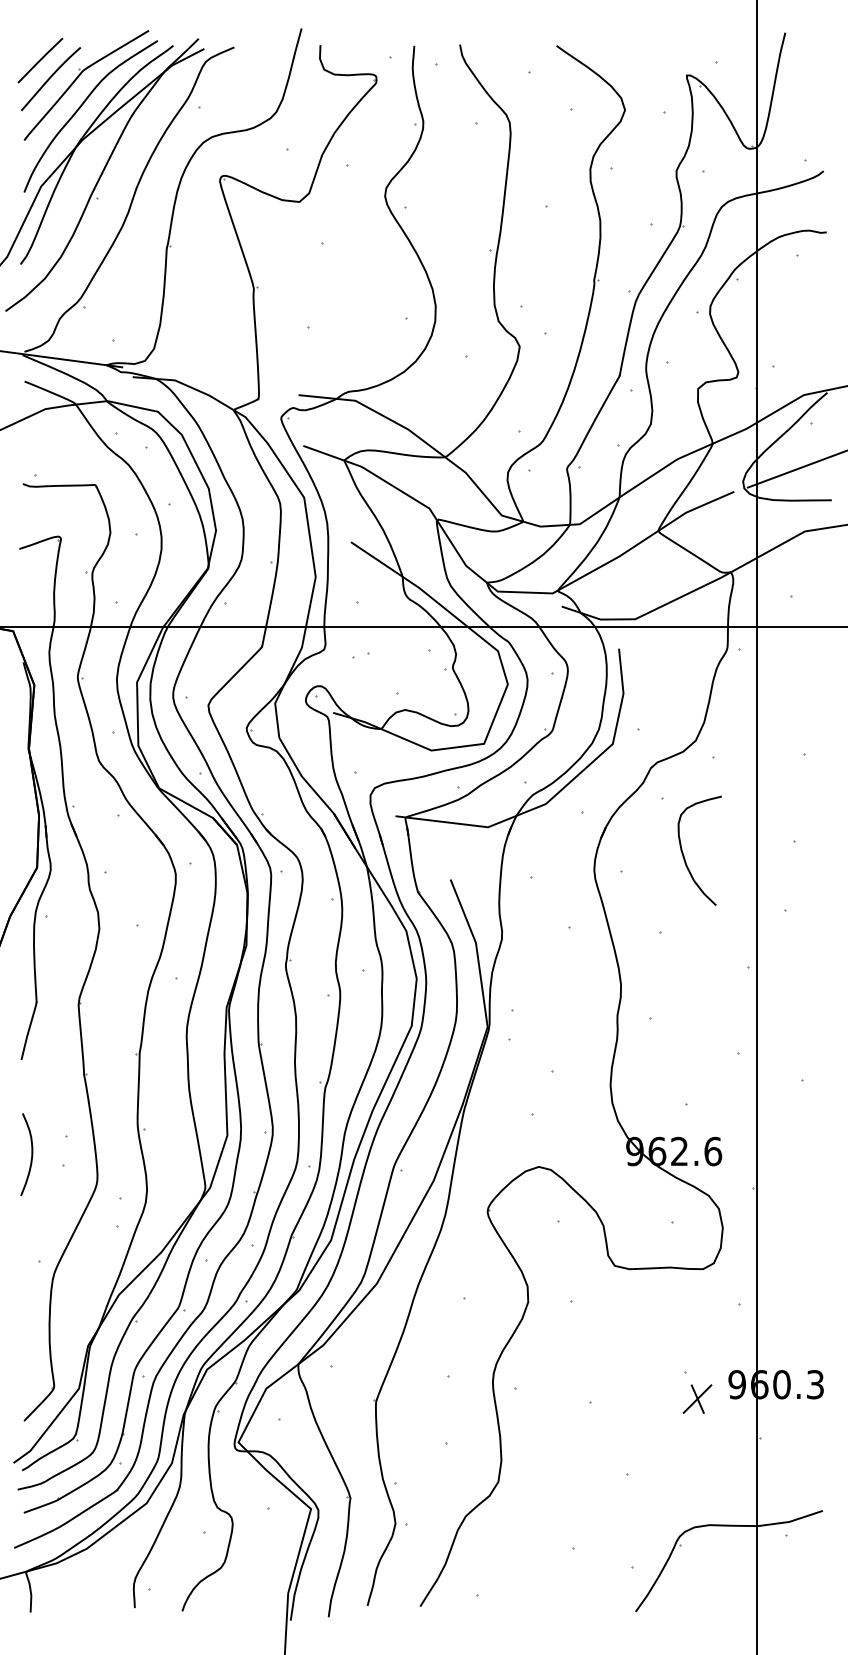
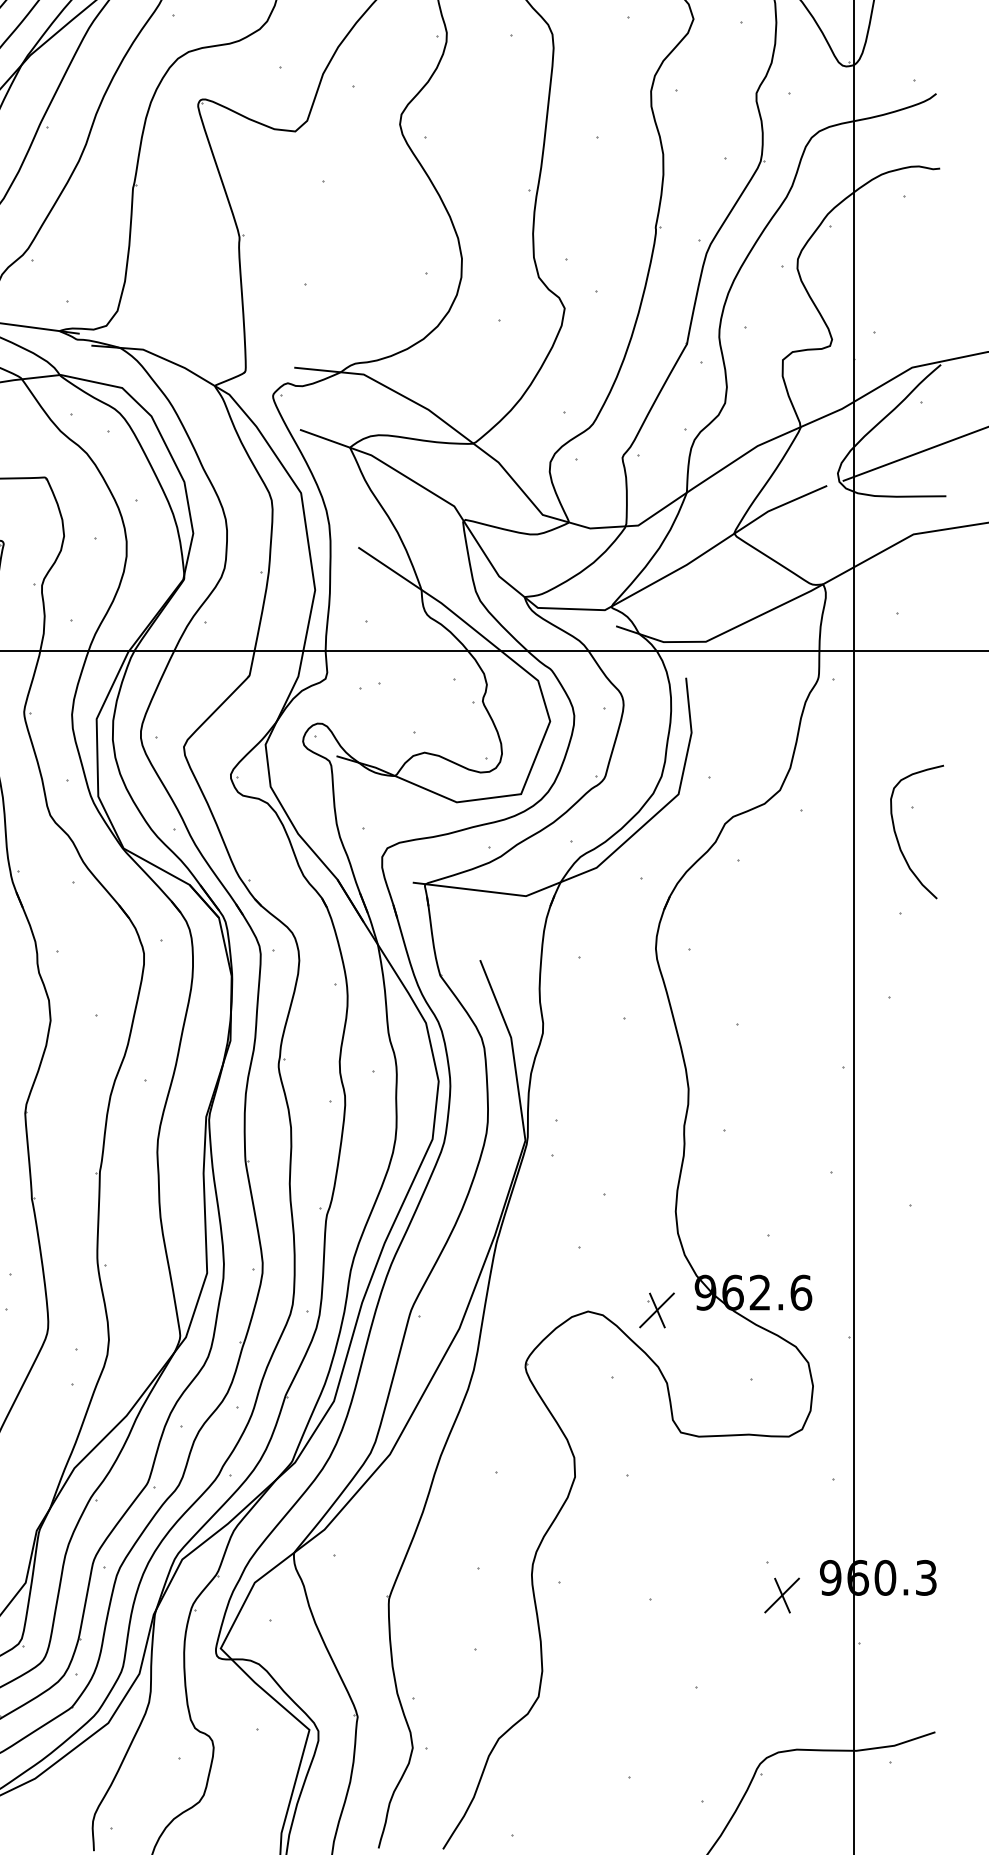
curve: (684, 855) -> (898, 837), moved
part: (595, 1165) -> (657, 1309), added

